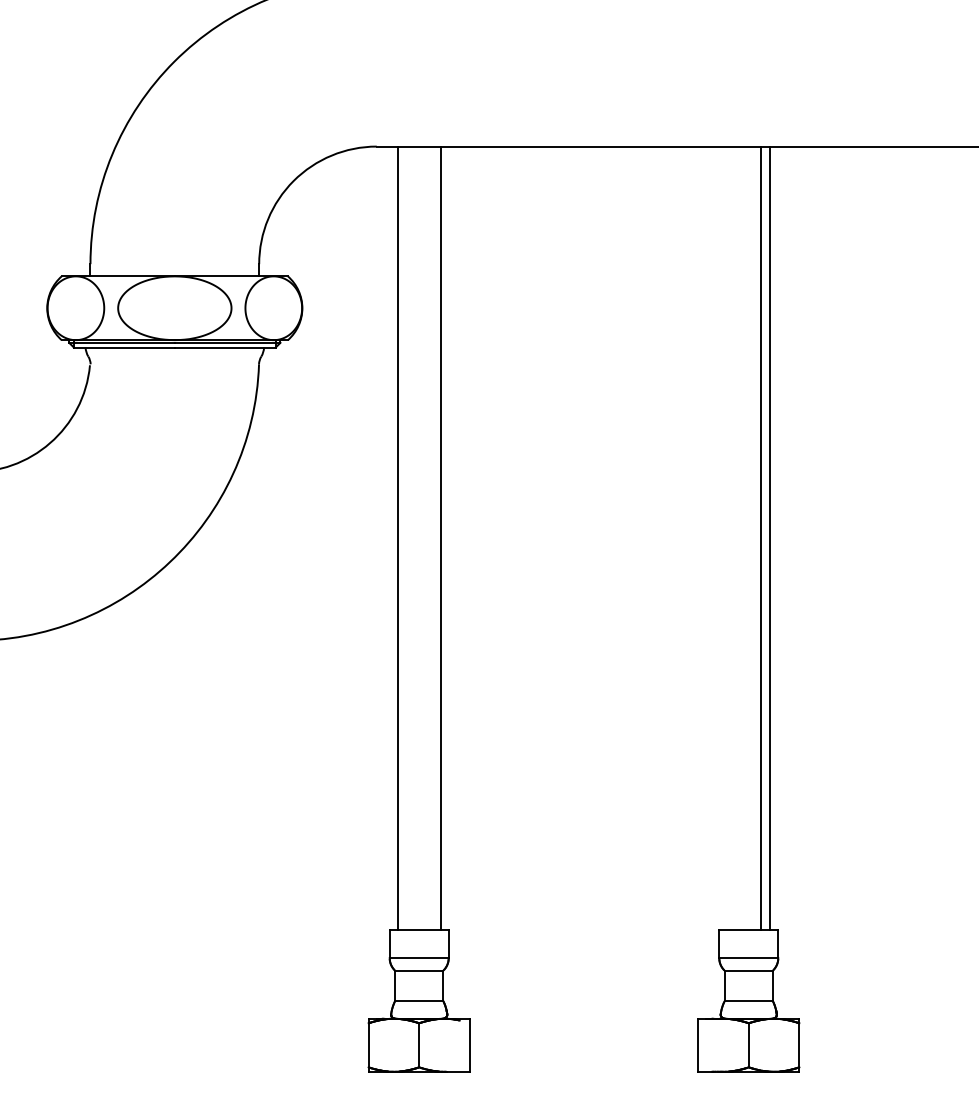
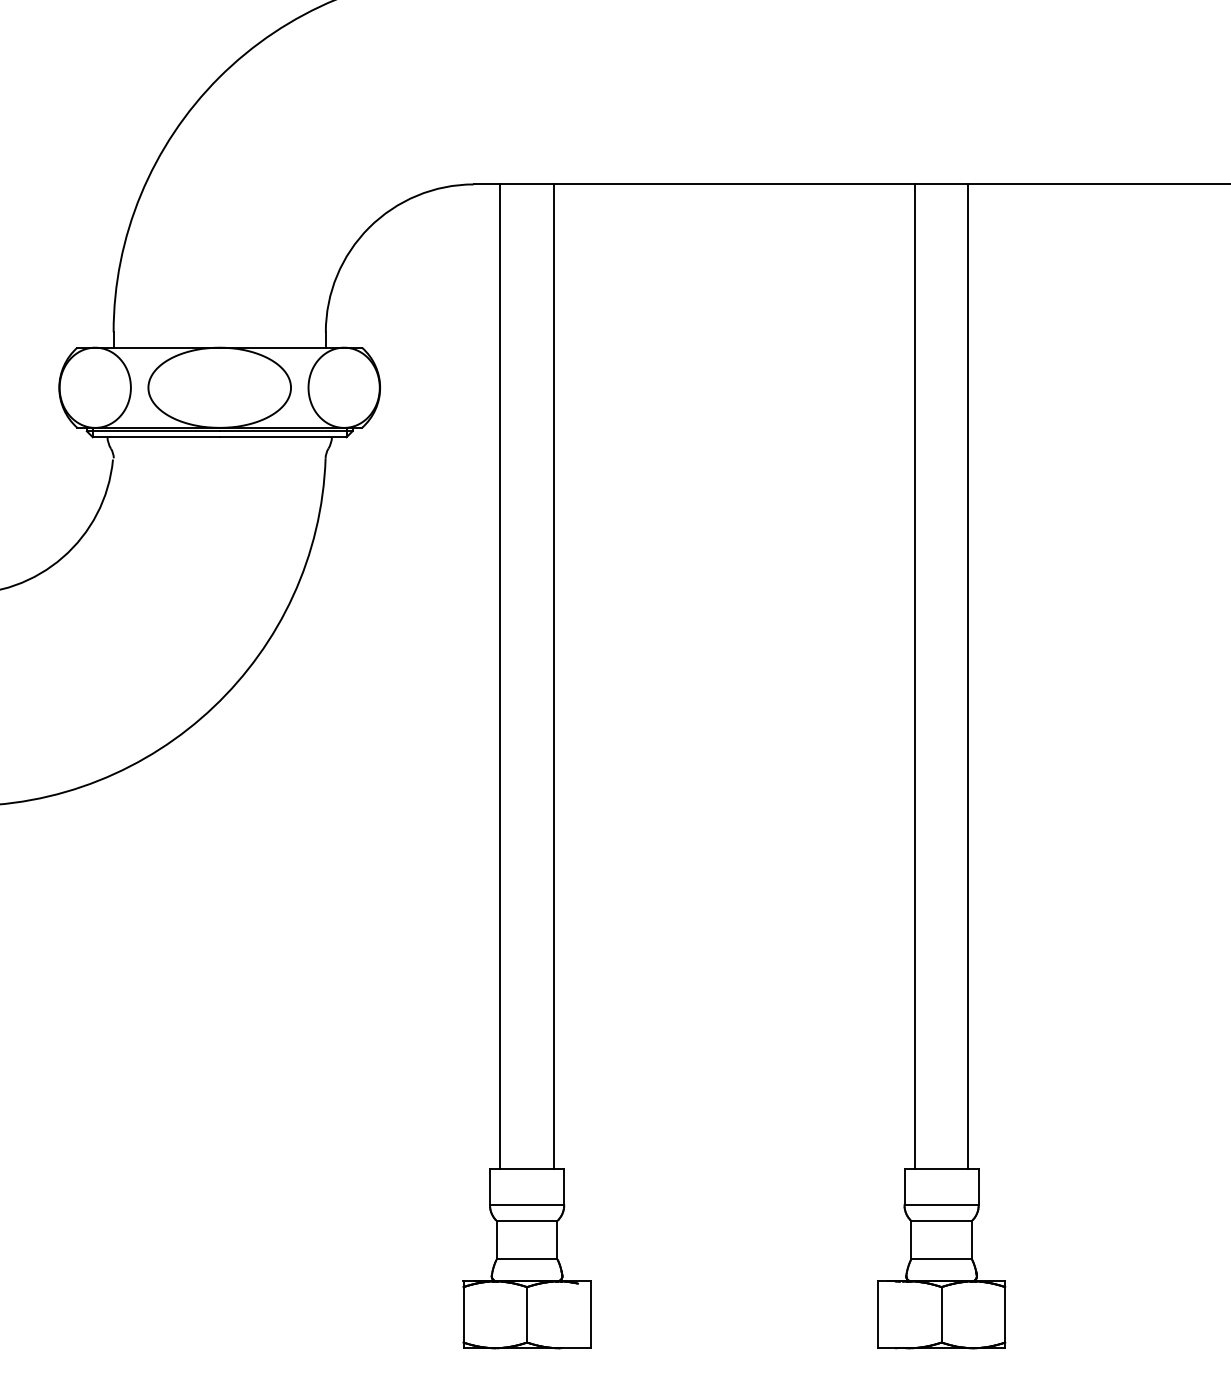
line: (760, 537) -> (914, 676), moved

